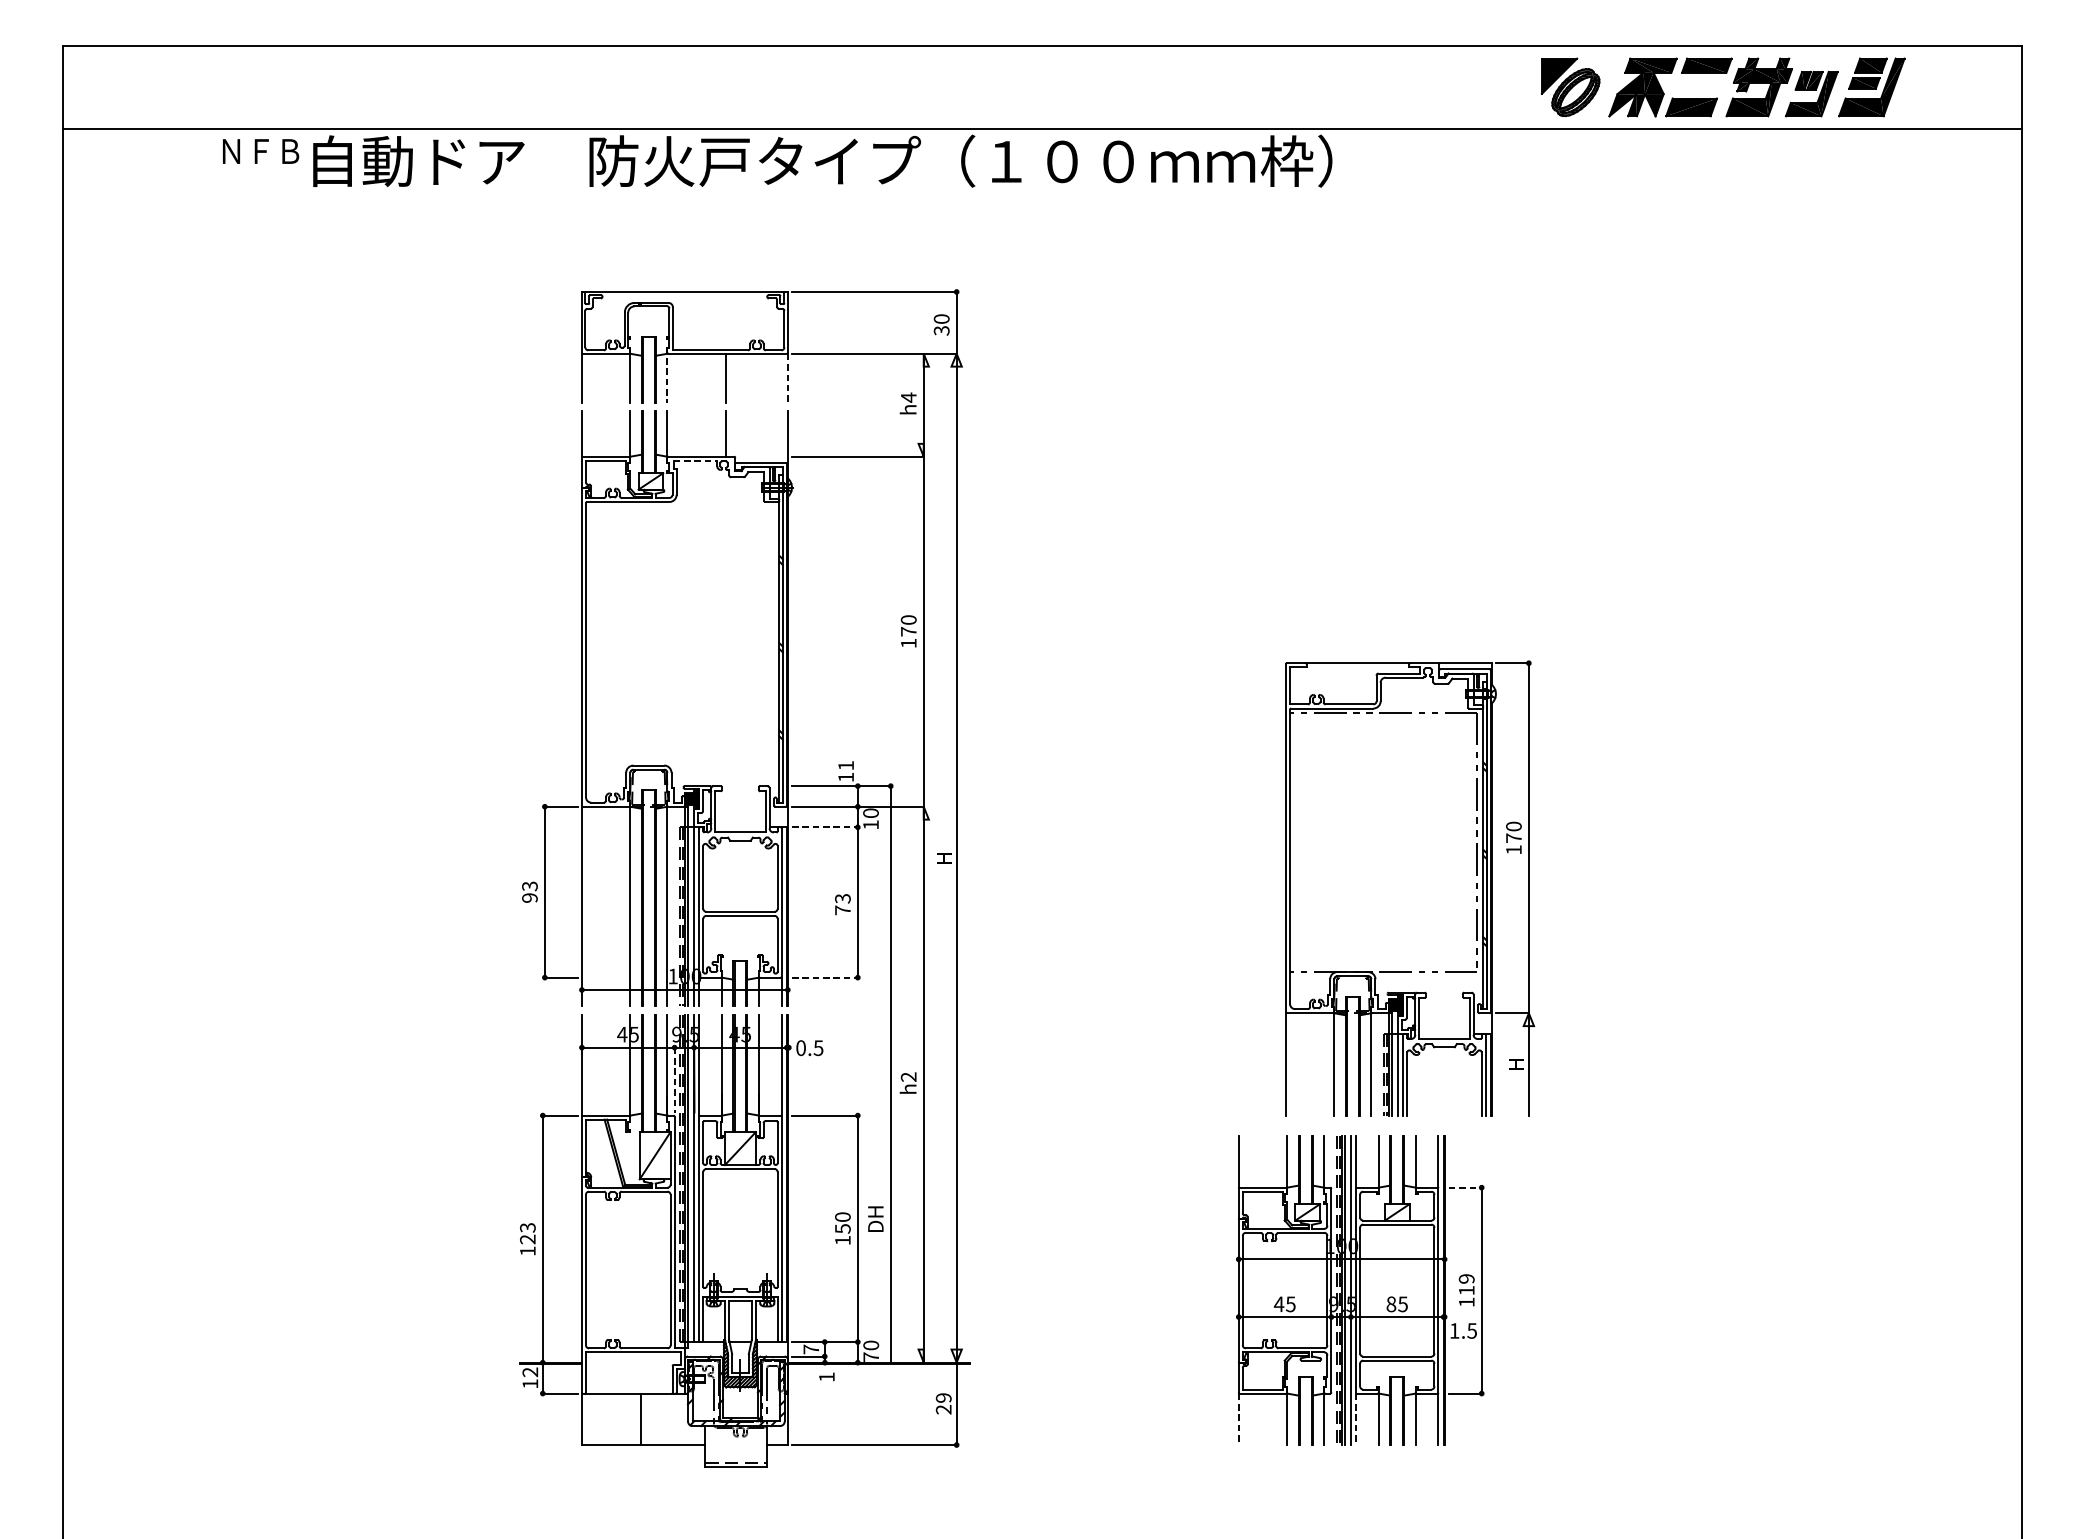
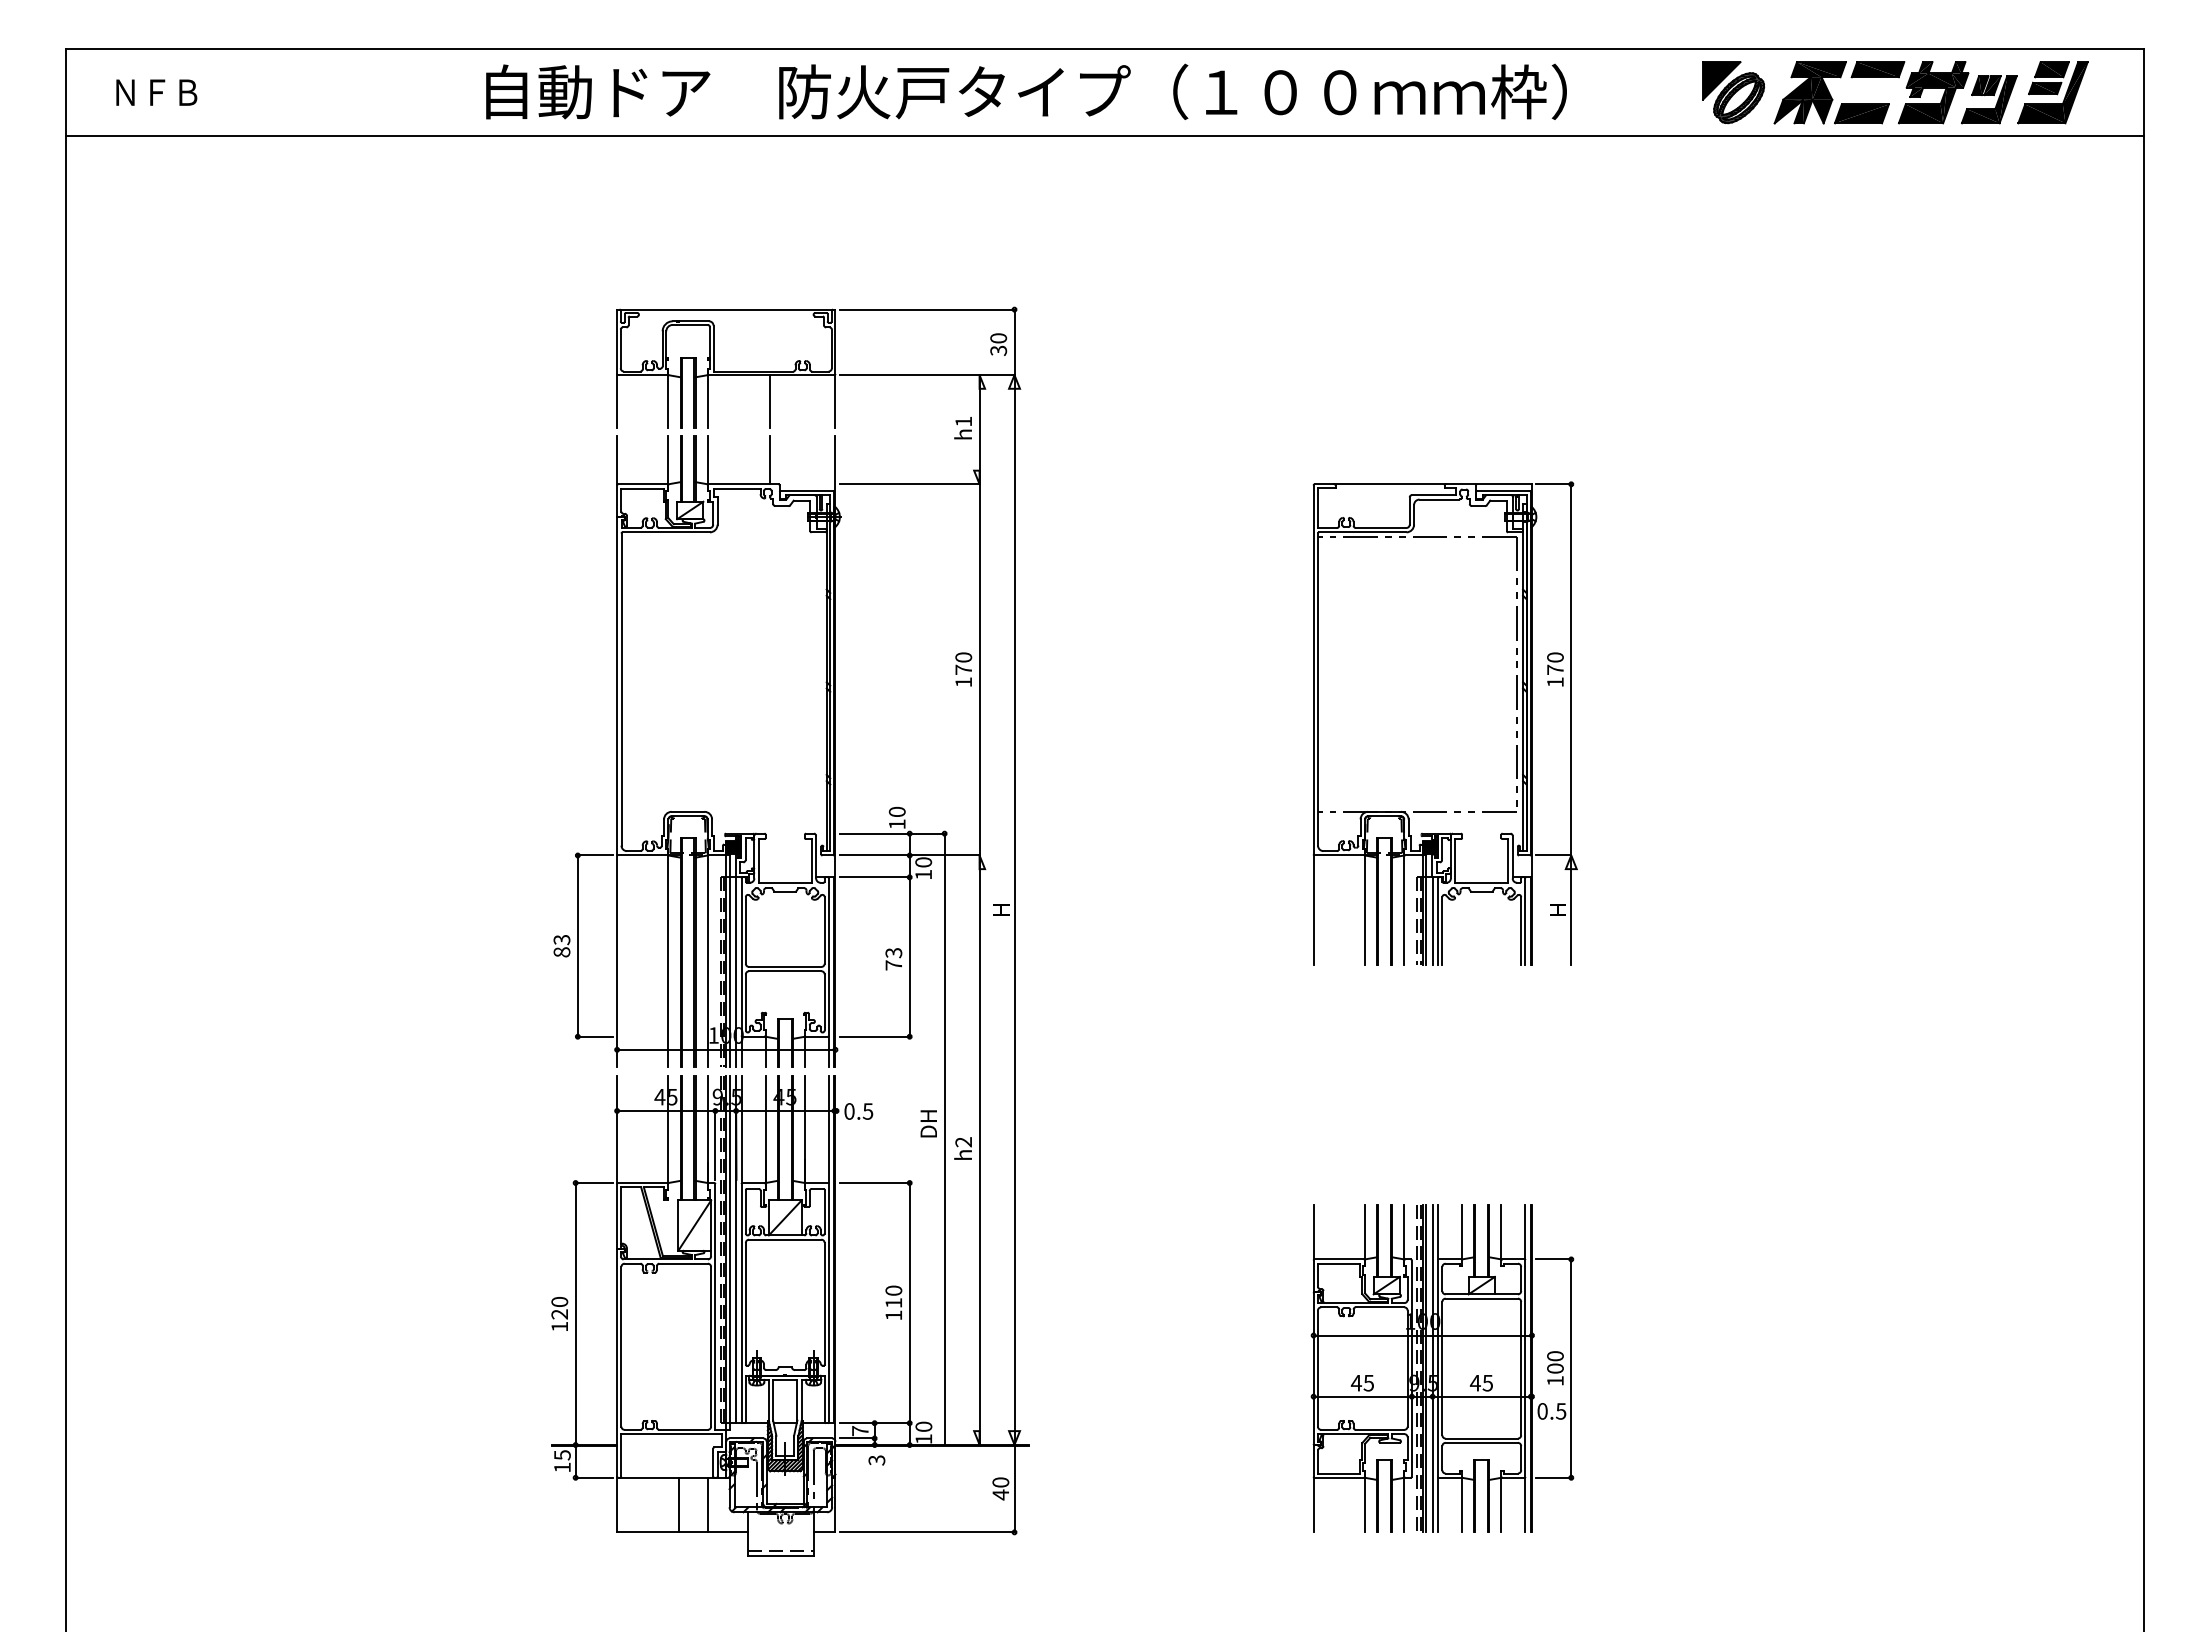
part: (1732, 82) -> (1905, 87), moved
text: (260, 151) -> (156, 92), moved
text: (822, 160) -> (1026, 91), moved
line: (667, 375) -> (707, 398), dashed -> solid
line: (787, 378) -> (835, 401), dashed -> solid
text: (908, 397) -> (963, 421), h4 -> h1
line: (695, 460) -> (737, 488), dashed -> solid
text: (845, 765) -> (896, 811), 11 -> 10
line: (824, 827) -> (874, 877), dashed -> solid
part: (1409, 888) -> (1444, 723), moved
text: (529, 898) -> (561, 952), 93 -> 83
line: (824, 977) -> (874, 1036), dashed -> solid
line: (674, 1080) -> (715, 1145), dashed -> solid
line: (1465, 1187) -> (1554, 1259), dashed -> solid
text: (875, 1218) -> (928, 1123), moved
text: (527, 1228) -> (559, 1302), 123 -> 120
text: (842, 1229) -> (893, 1303), 150 -> 110
text: (1466, 1284) -> (1555, 1362), 119 -> 100
text: (1390, 1303) -> (1474, 1382), 85 -> 45
text: (1454, 1331) -> (1542, 1411), 1.5 -> 0.5
text: (870, 1356) -> (923, 1438), 70 -> 10
text: (530, 1372) -> (562, 1455), 12 -> 15
text: (826, 1377) -> (876, 1460), 1 -> 3
text: (943, 1403) -> (1000, 1488), 29 -> 40
line: (667, 1418) -> (707, 1504), added
line: (1238, 1419) -> (1313, 1505), dashed -> solid
line: (1356, 1419) -> (1438, 1505), dashed -> solid

